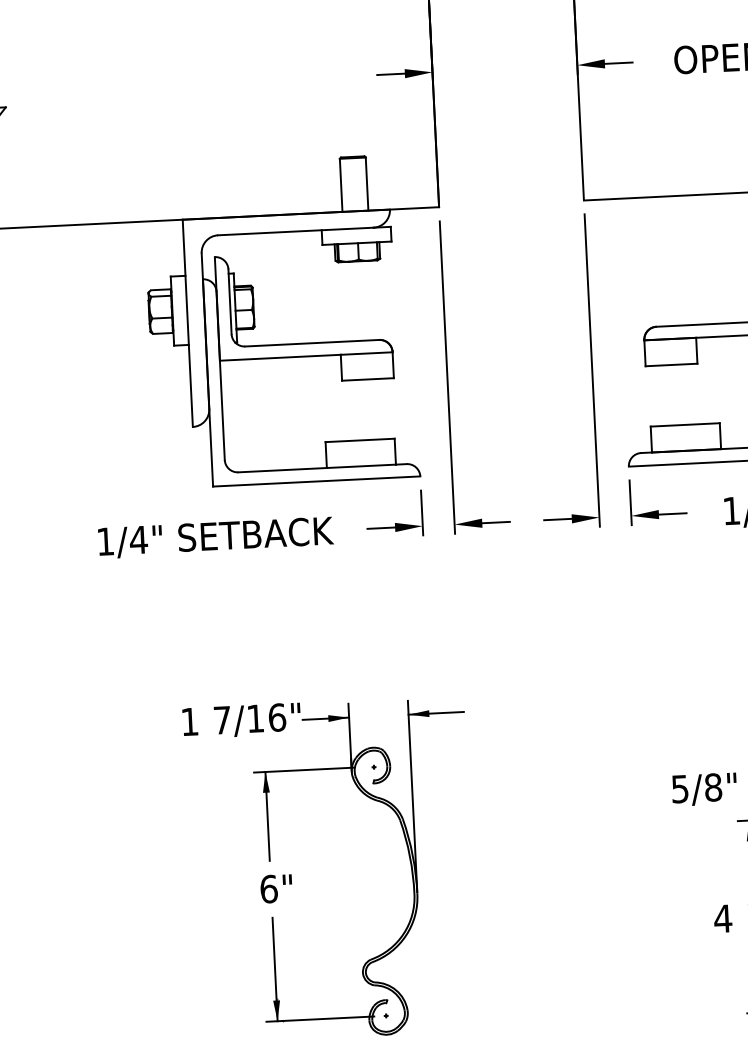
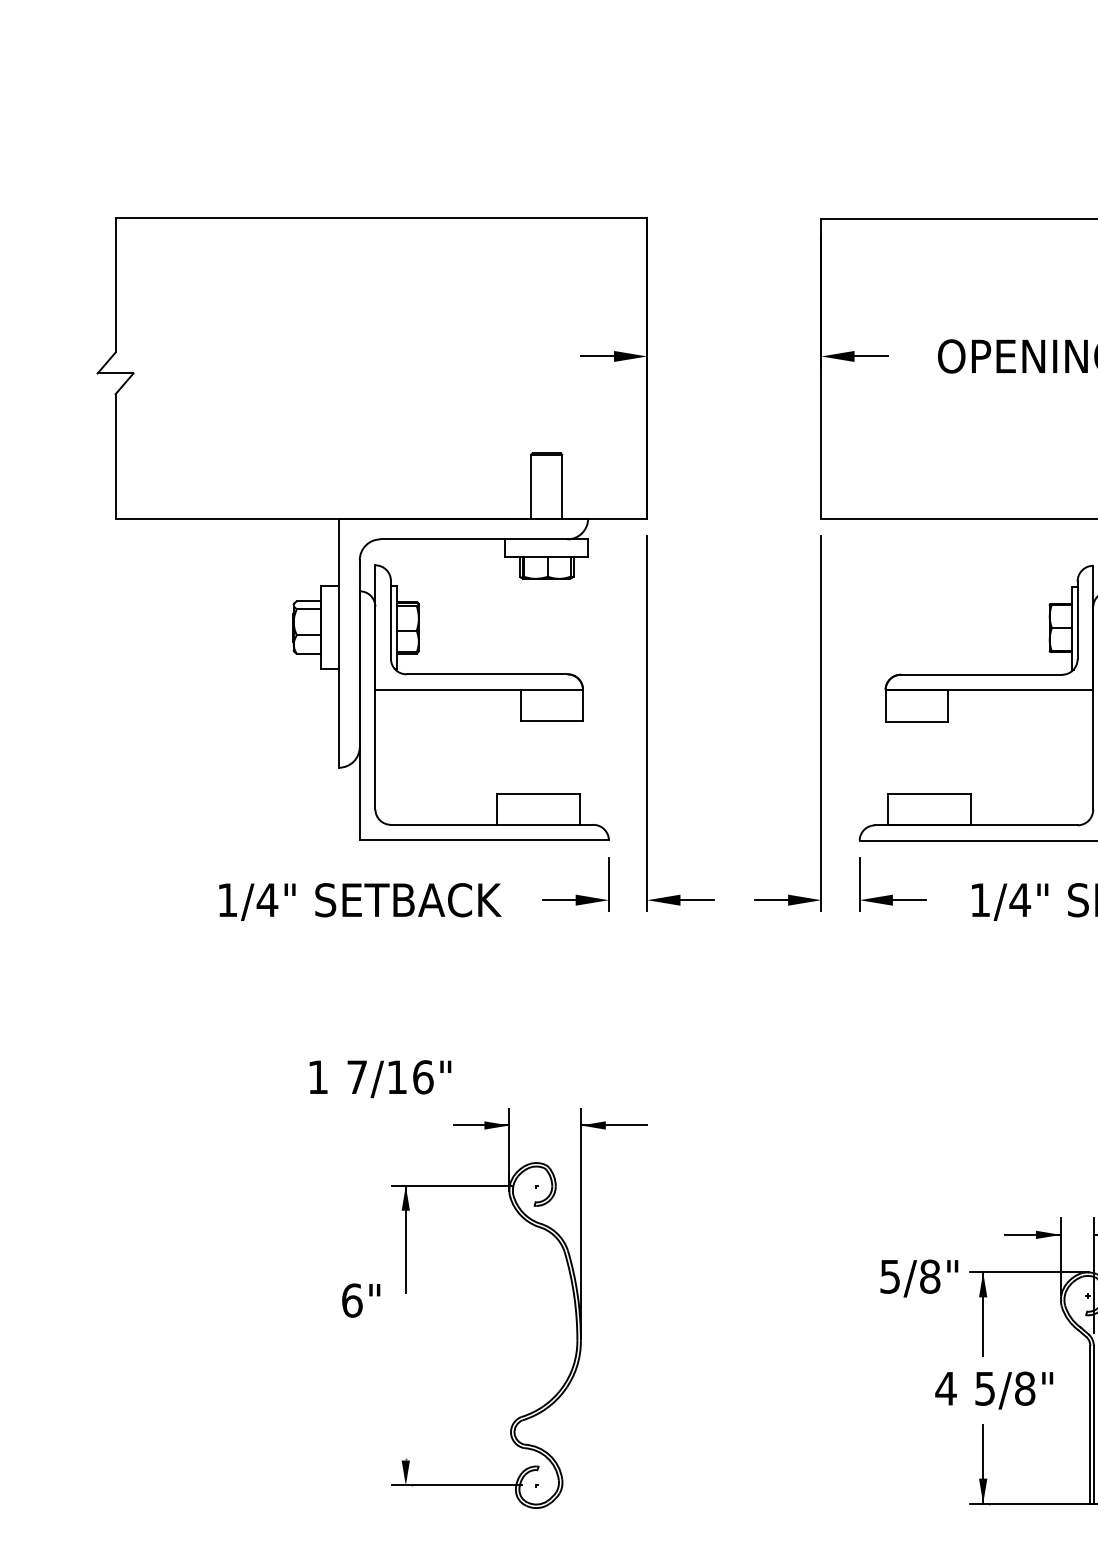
text: (241, 721) -> (380, 1079), moved
text: (704, 789) -> (919, 1278), moved
text: (276, 888) -> (361, 1300), moved
line: (274, 969) -> (405, 1423), removed

